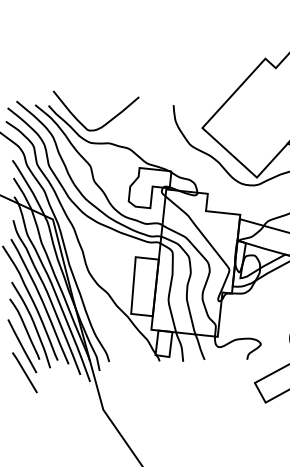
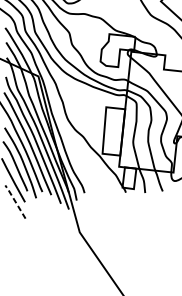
line: (24, 371) -> (15, 200), solid -> dashed

